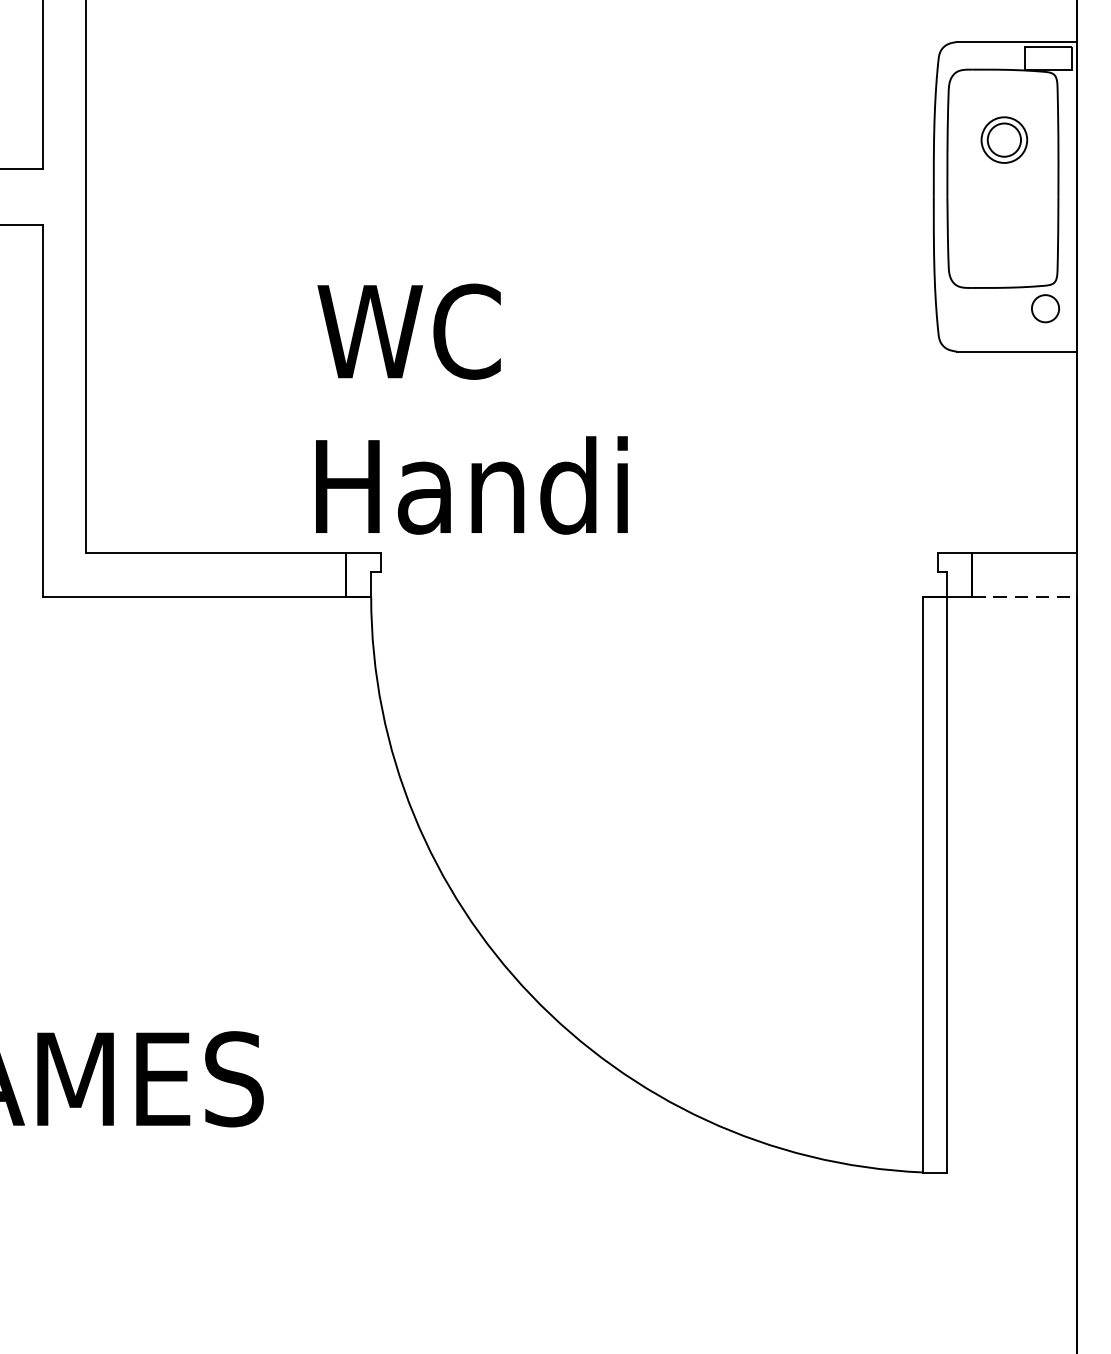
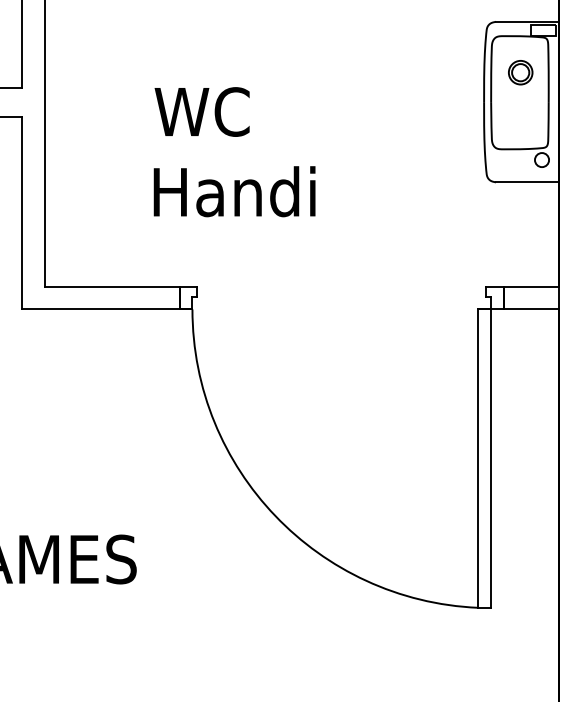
text: (471, 409) -> (234, 152), moved
line: (1025, 596) -> (531, 309), dashed -> solid

